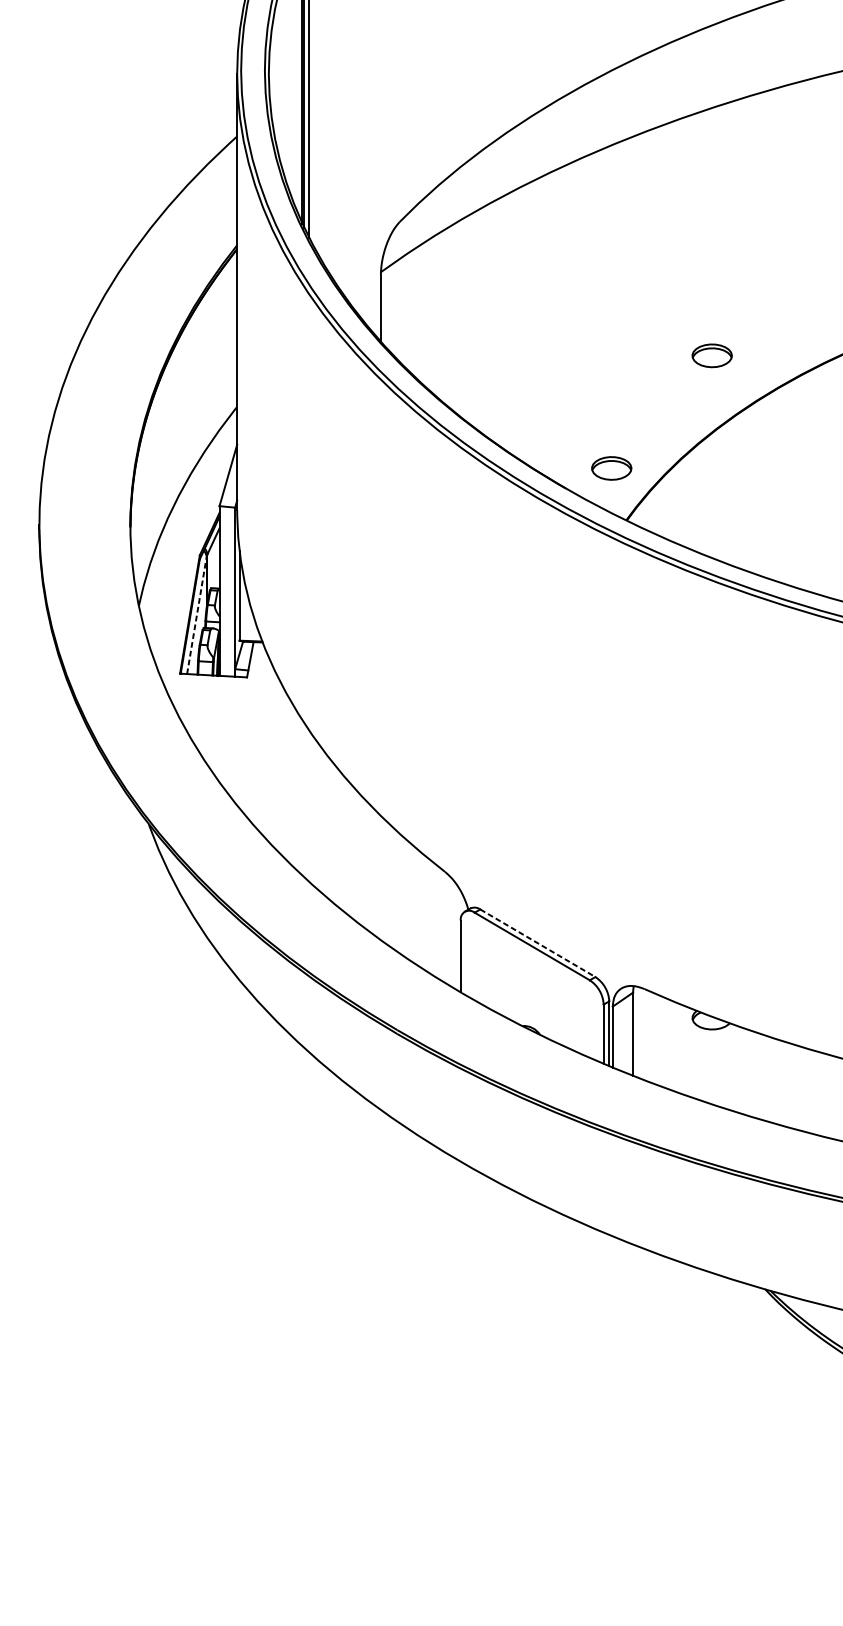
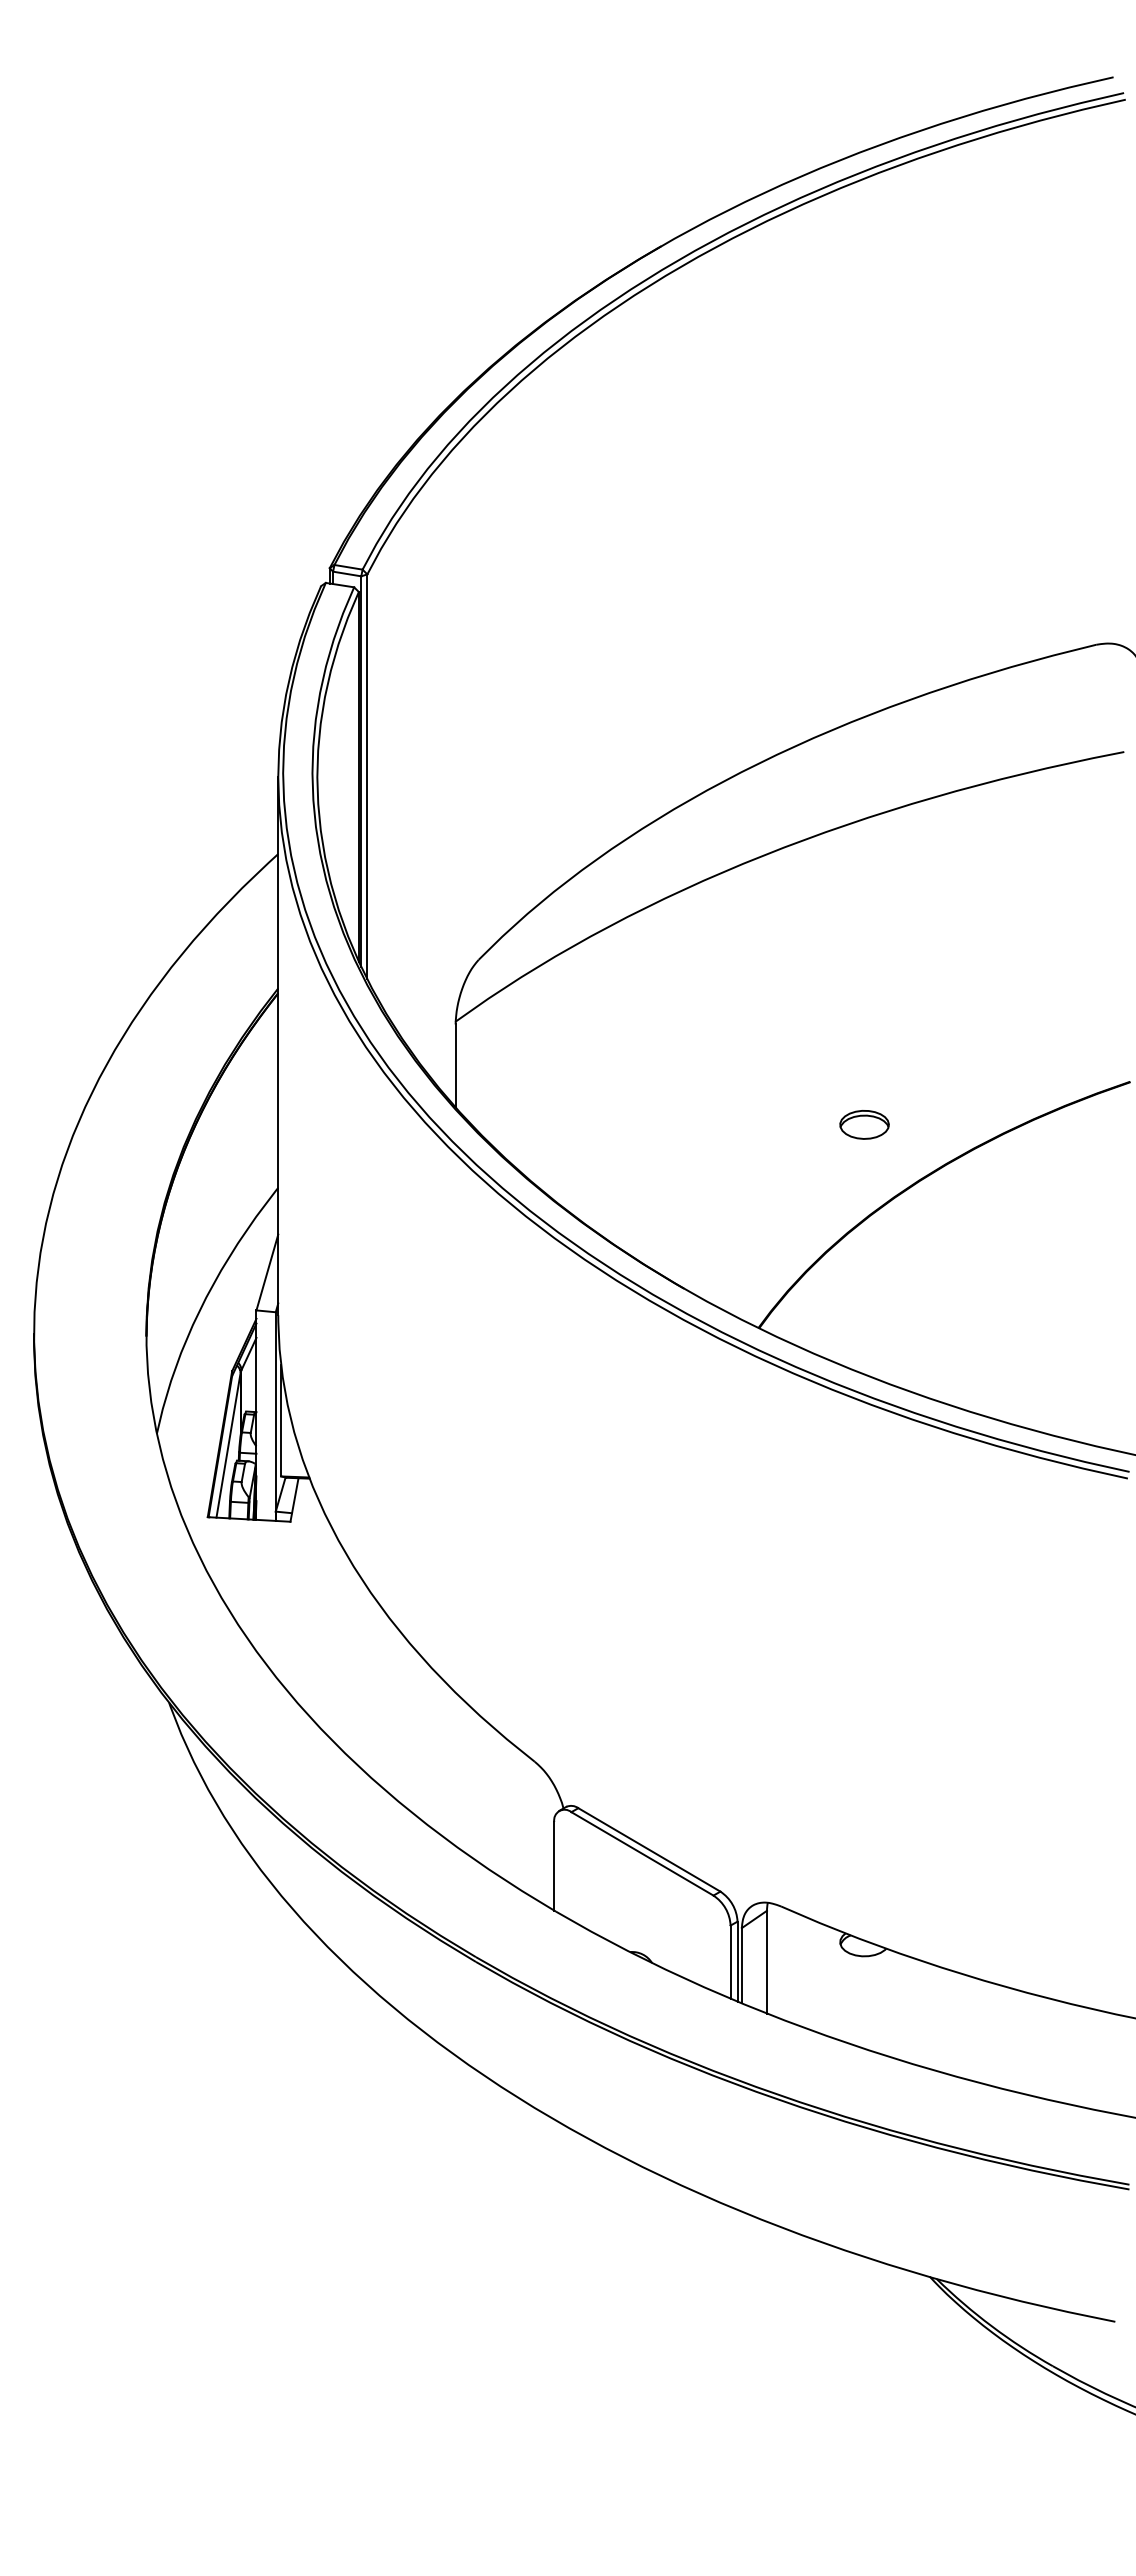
part: (611, 468) -> (740, 1263), removed
line: (196, 614) -> (228, 1444), dashed -> solid
line: (537, 943) -> (649, 1850), dashed -> solid

